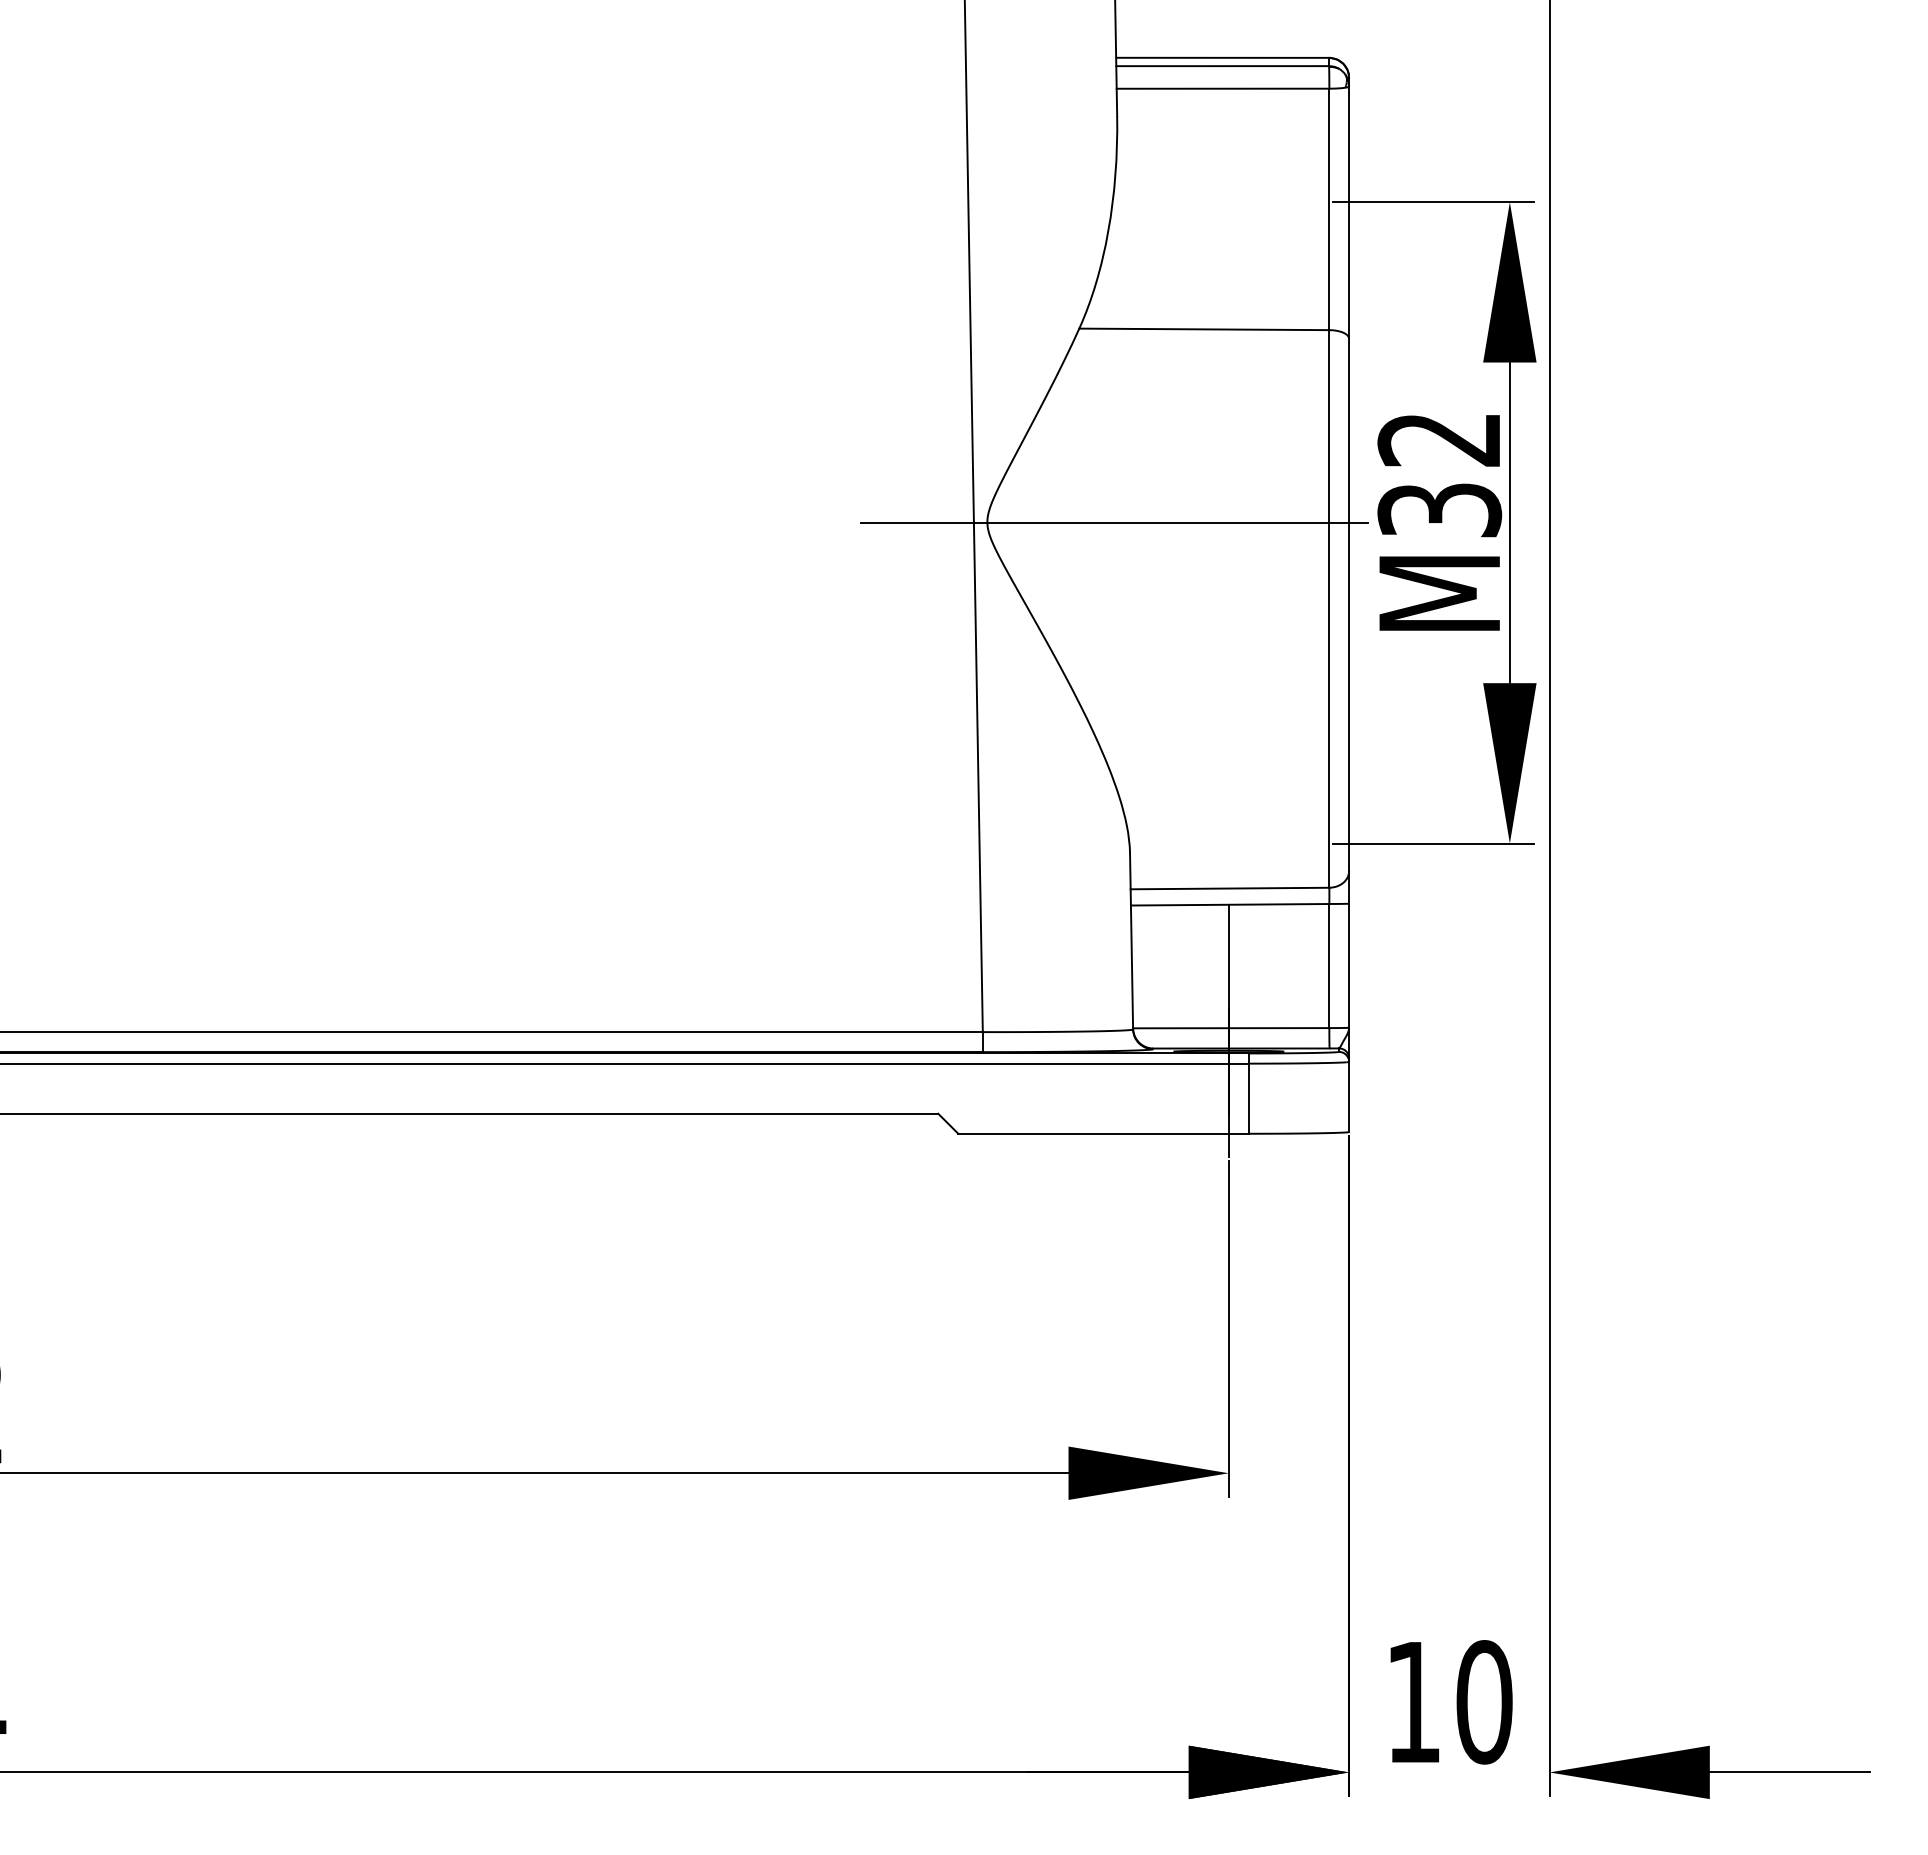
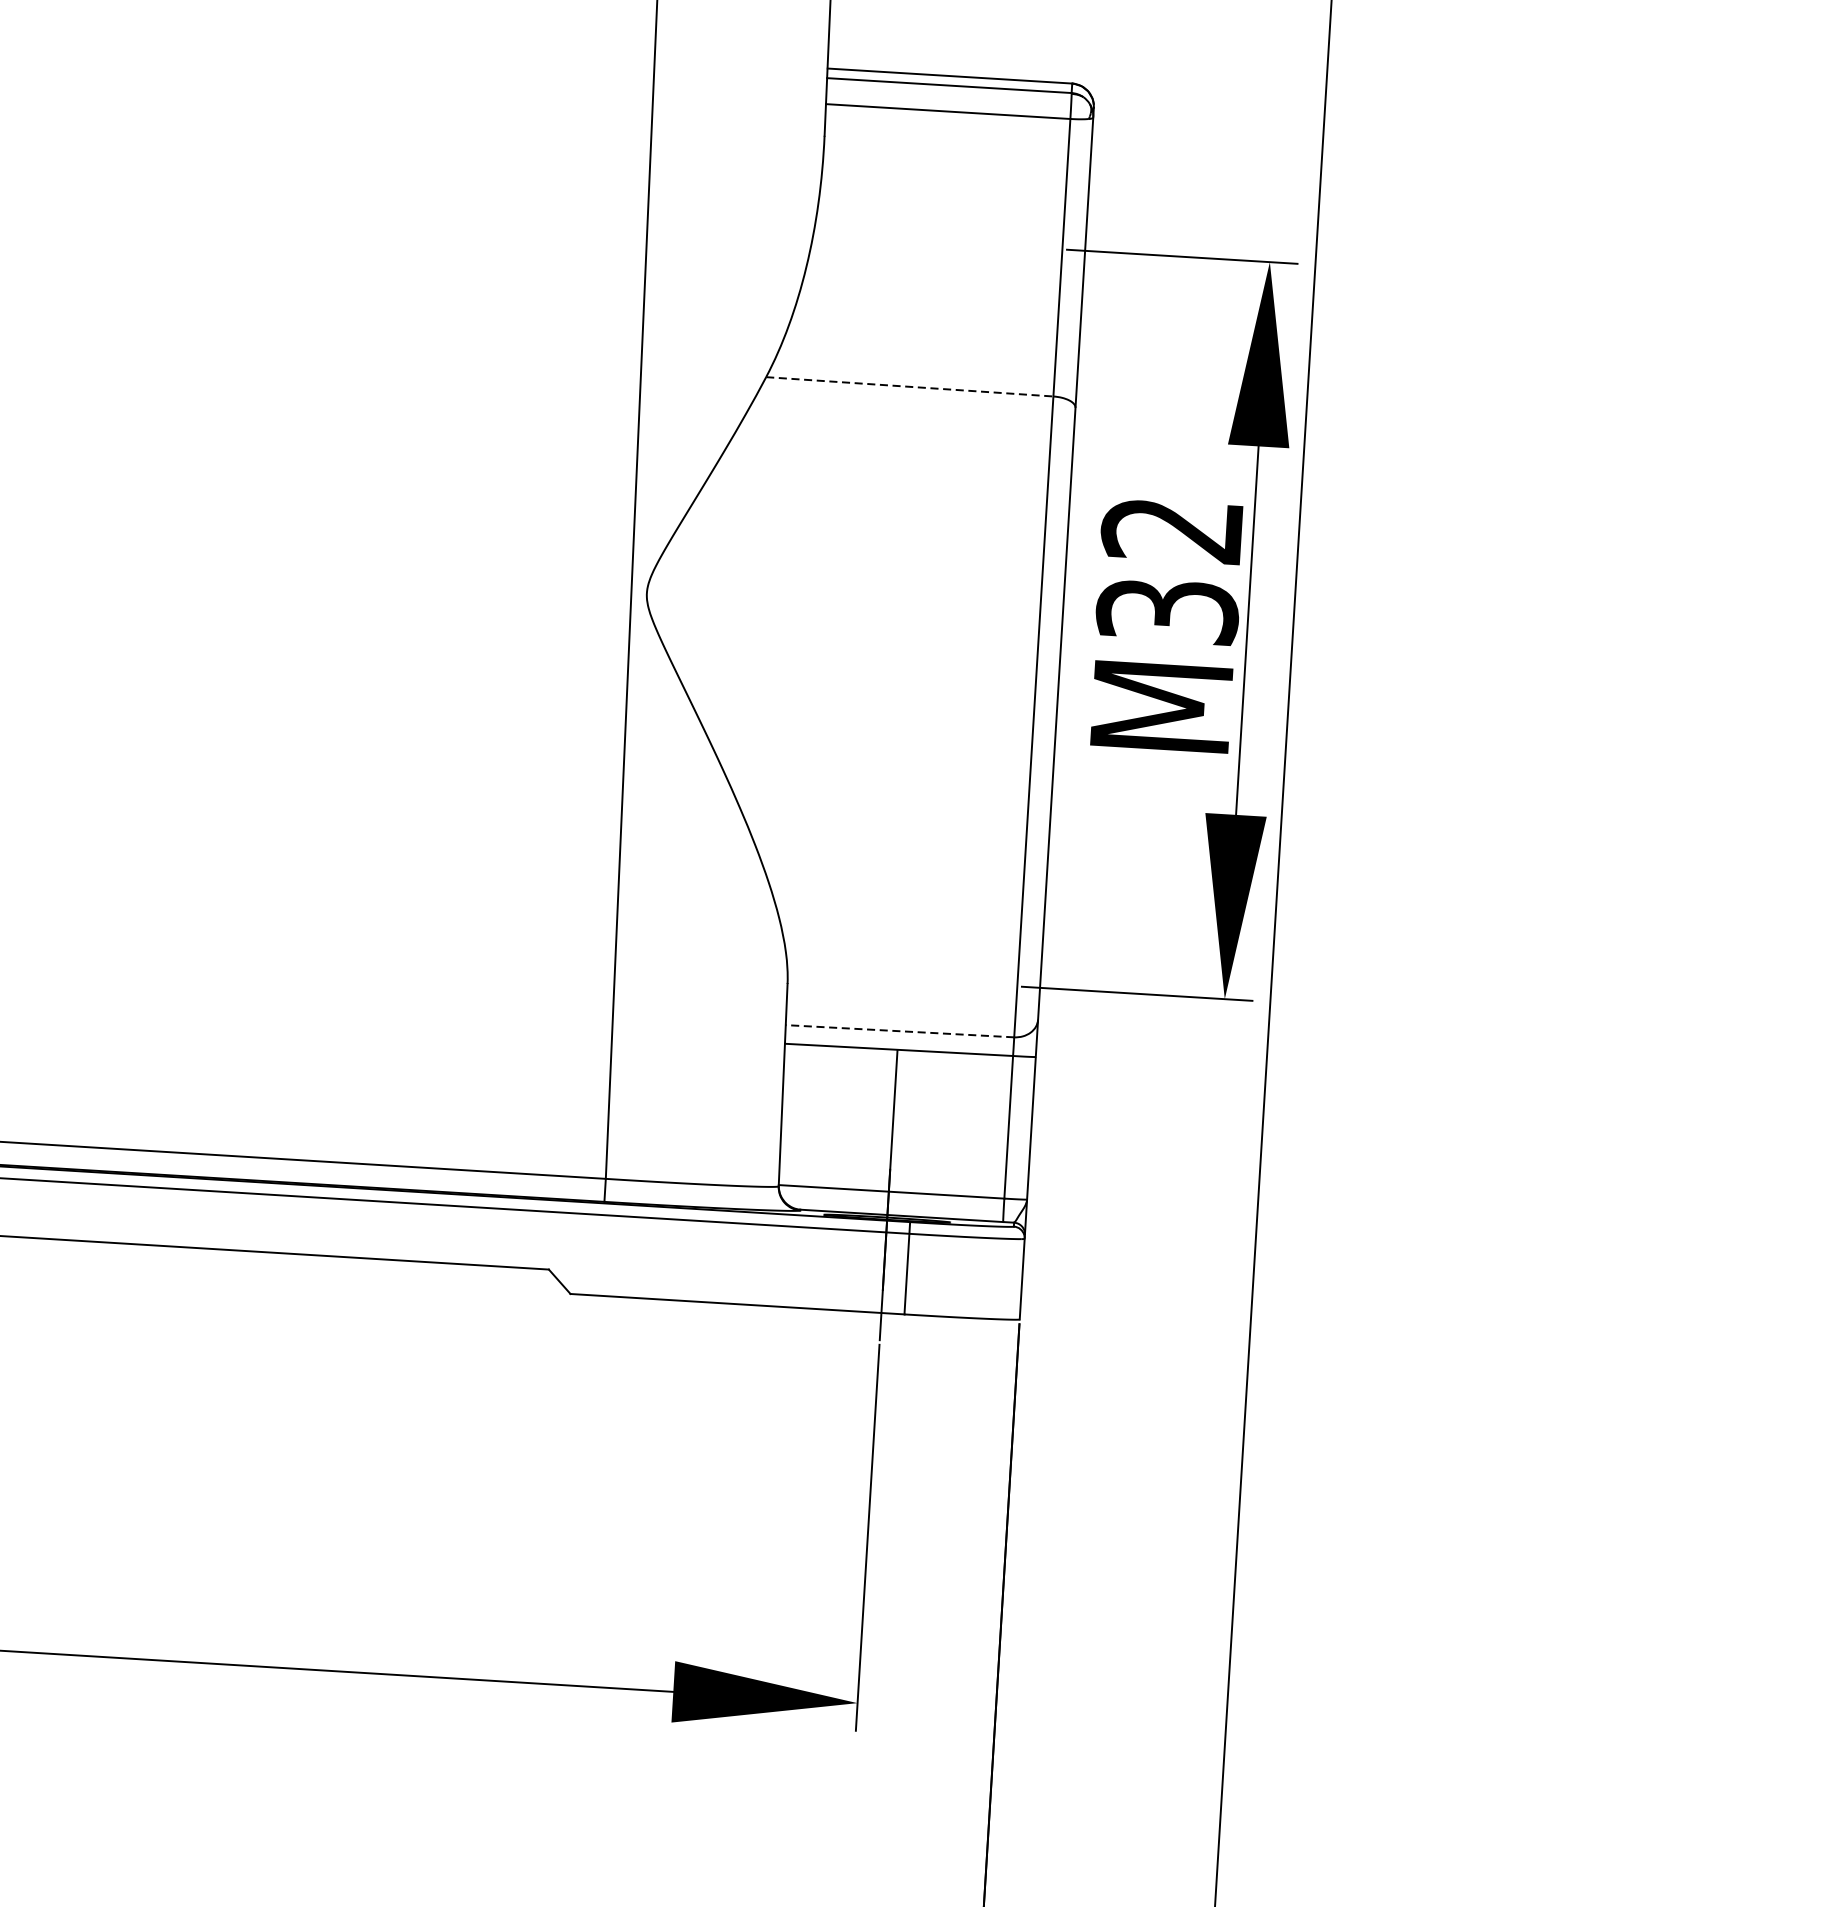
line: (1204, 329) -> (909, 386), solid -> dashed
line: (1113, 522) -> (791, 602), removed
line: (1229, 888) -> (899, 1031), solid -> dashed

